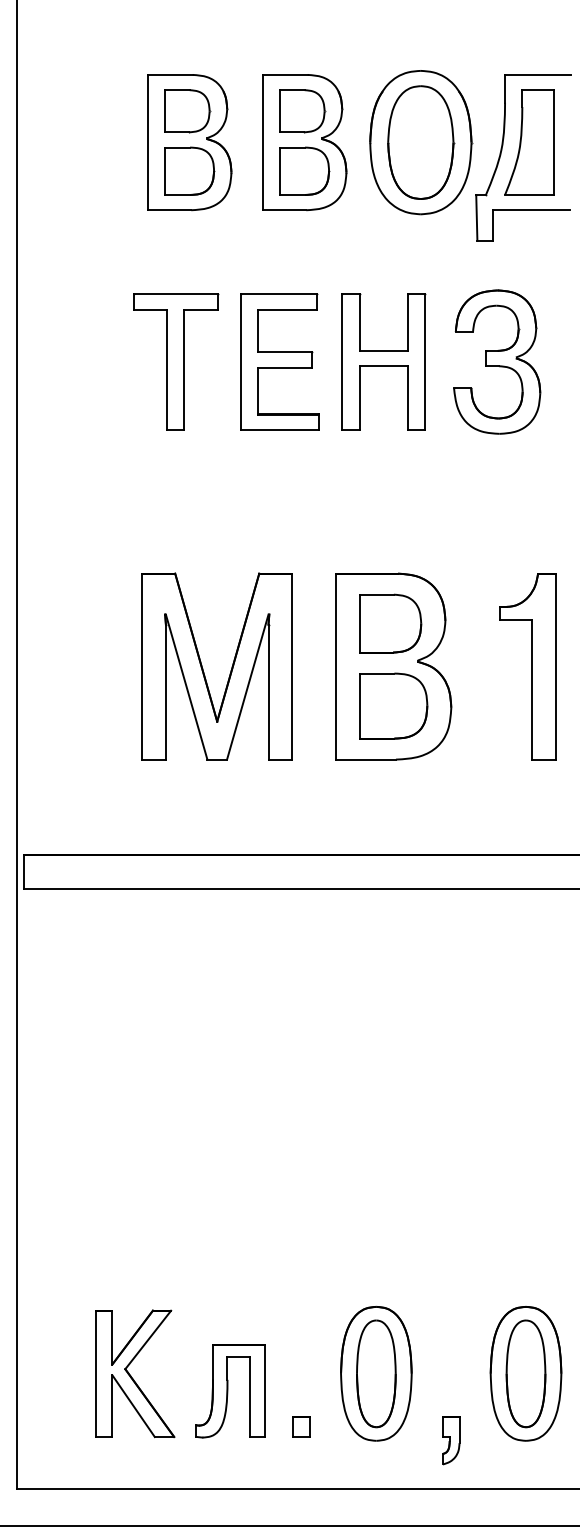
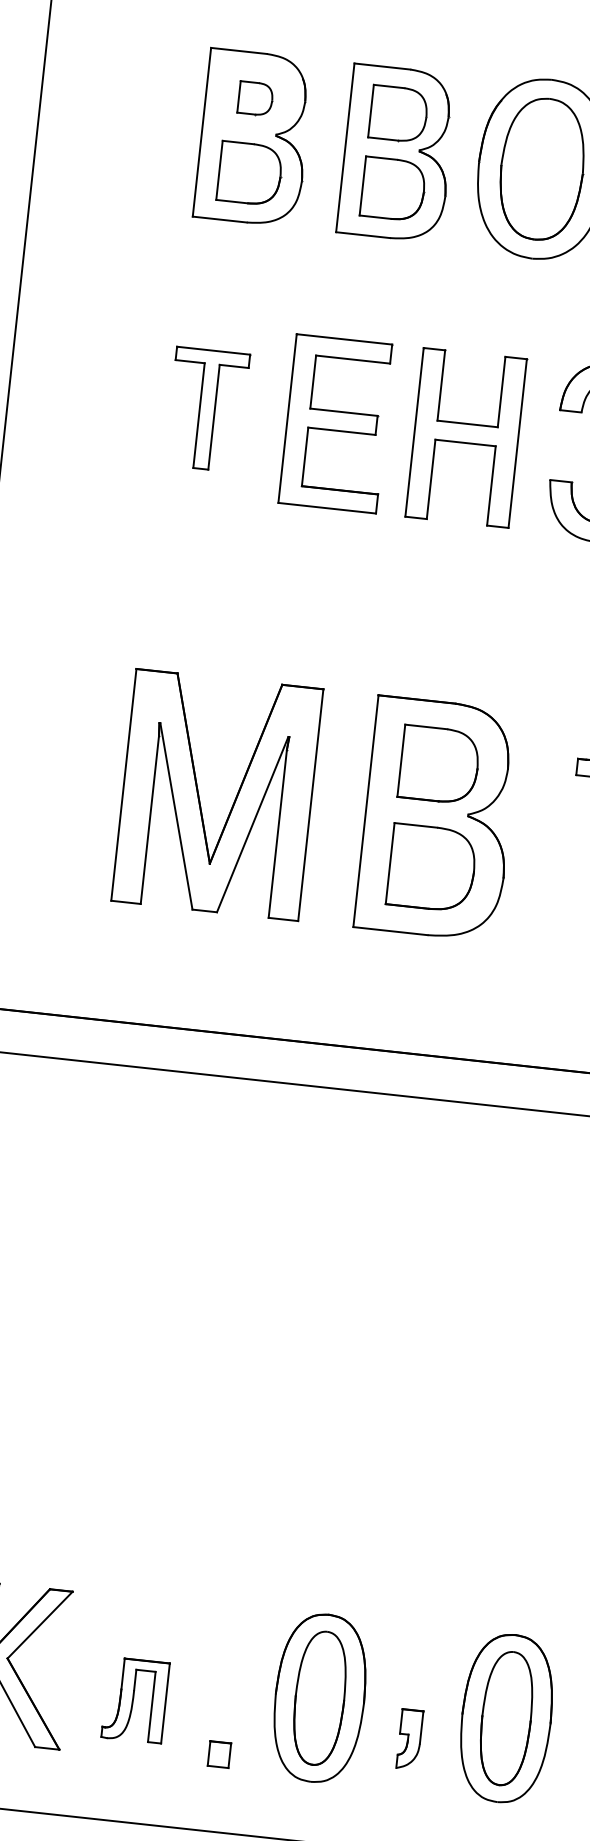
part: (187, 111) -> (255, 98), size x0.6
part: (176, 361) -> (207, 409), size x0.7
part: (230, 1391) -> (135, 1700), size x0.7
part: (451, 1440) -> (410, 1739), moved

